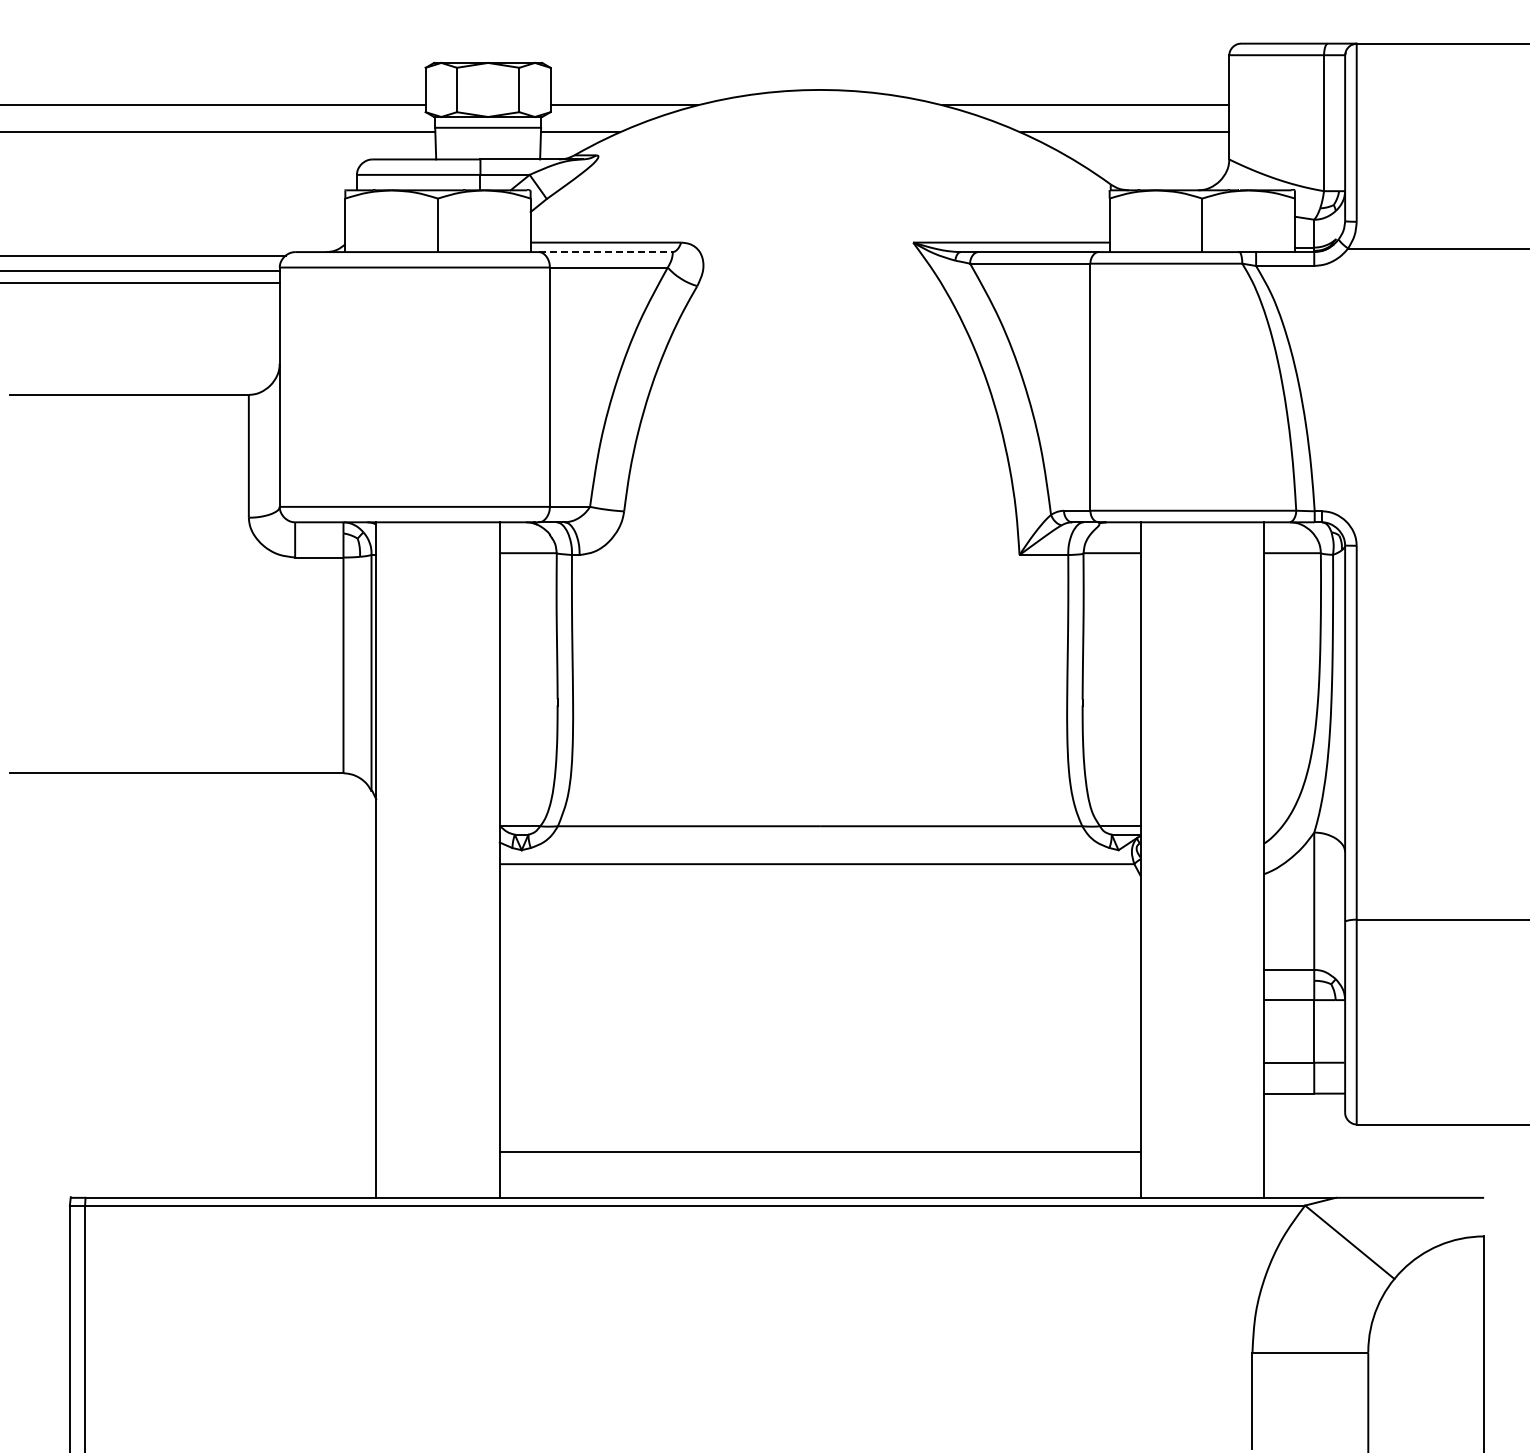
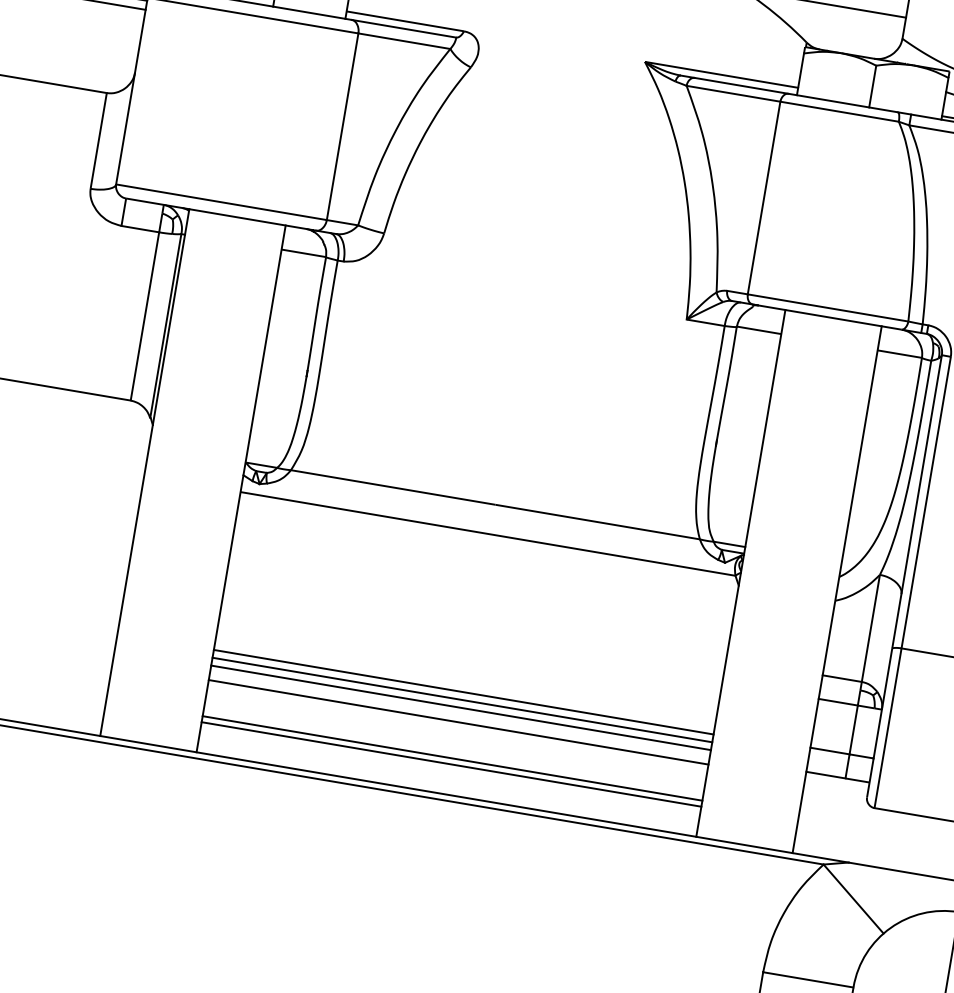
line: (605, 252) -> (403, 29), dashed -> solid
line: (819, 1066) -> (463, 692), added
line: (819, 1076) -> (461, 699), added
line: (819, 1086) -> (460, 707), added
line: (819, 1105) -> (458, 722), added
line: (819, 1159) -> (450, 764), added

